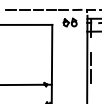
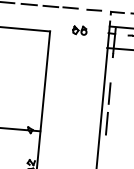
part: (69, 22) -> (79, 30), size x0.62

